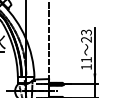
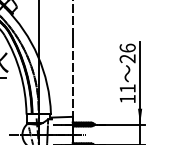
text: (86, 32) -> (127, 48), 23 -> 26

